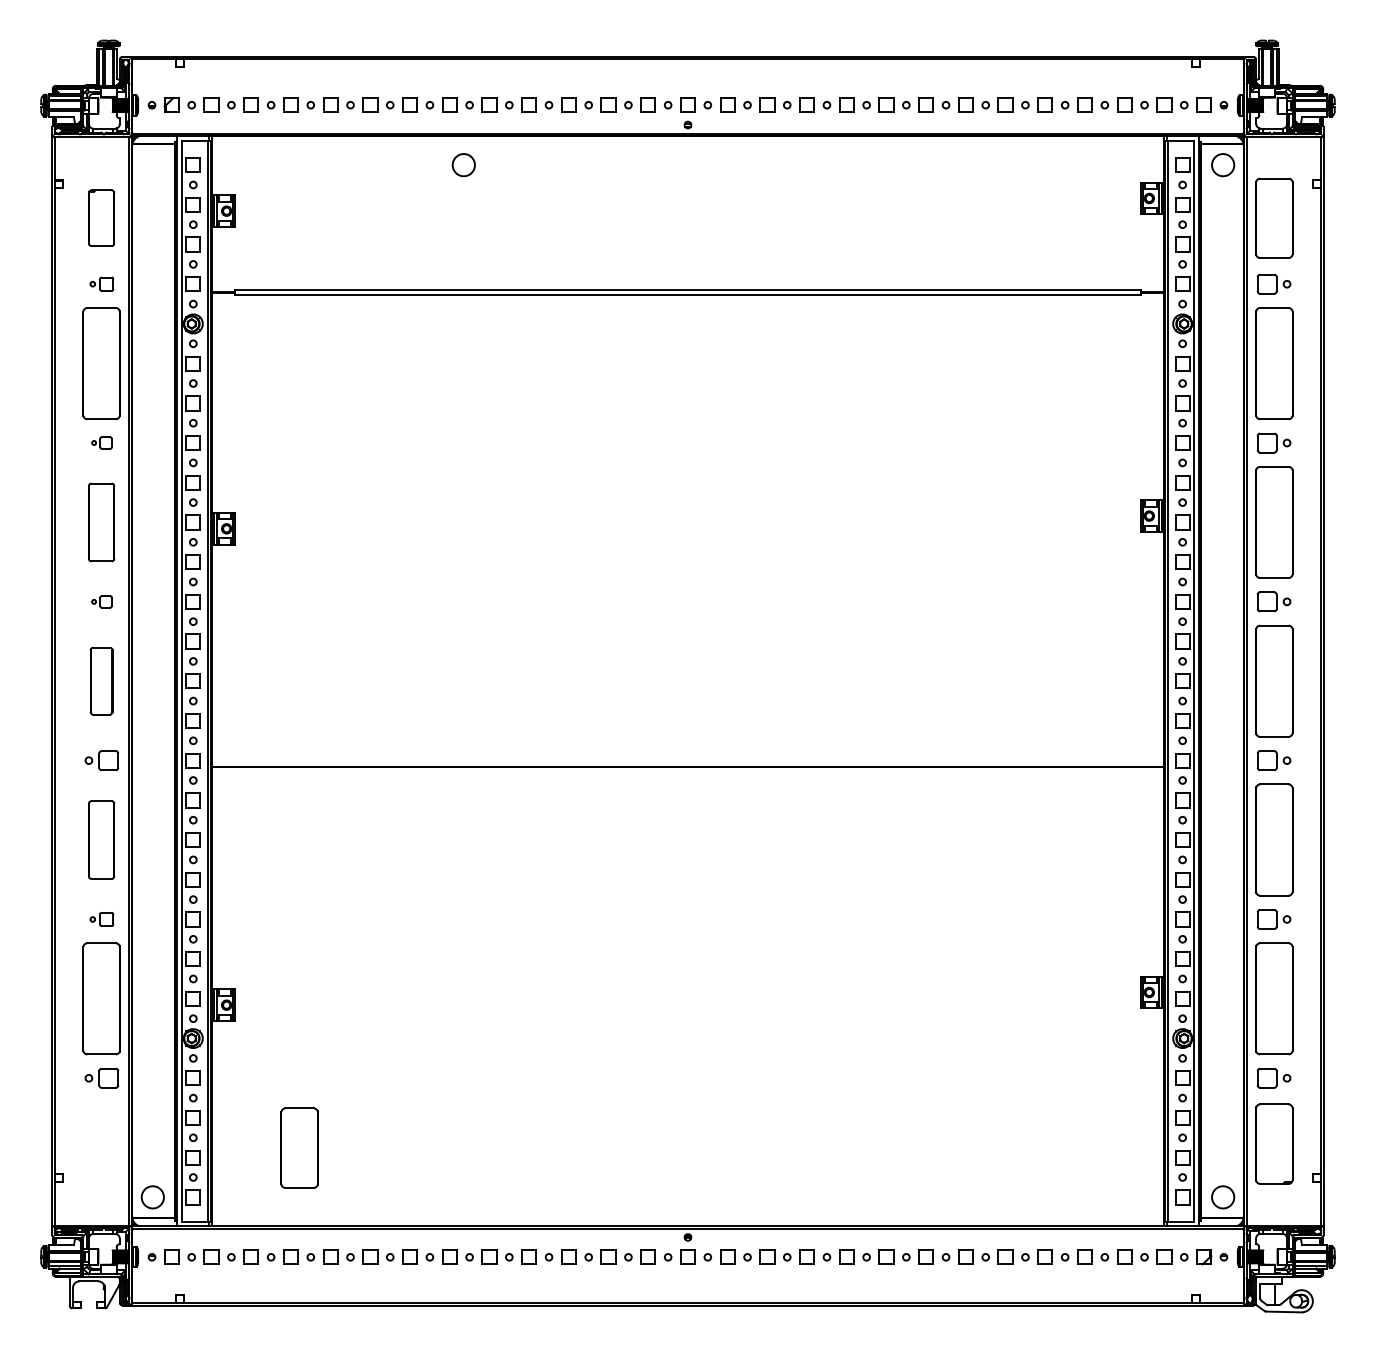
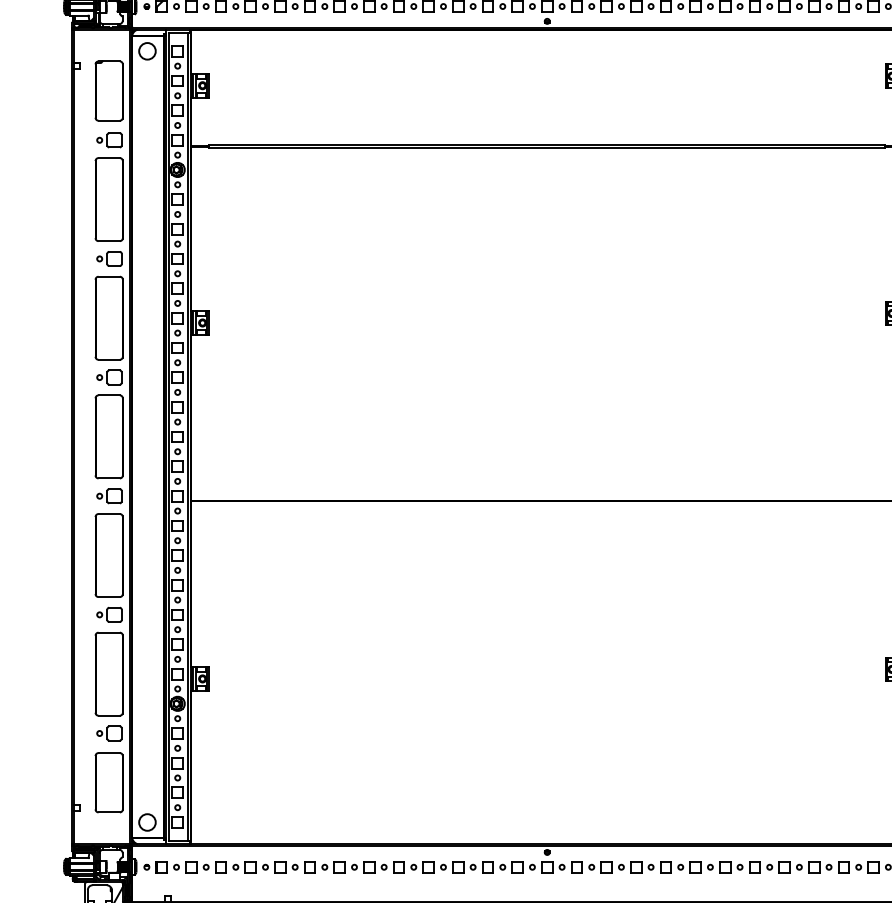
circle: (463, 165) -> (147, 51), moved
part: (101, 217) -> (109, 90), size x1.43
part: (101, 283) -> (109, 139), size x1.43
part: (101, 442) -> (109, 258), size x1.67
part: (101, 522) -> (109, 318), size x1.43
part: (101, 601) -> (109, 377), size x1.67
part: (101, 680) -> (109, 436), size x1.67
part: (101, 839) -> (109, 555), size x1.43
part: (101, 919) -> (109, 614), size x1.43
part: (299, 1147) -> (109, 782), moved

